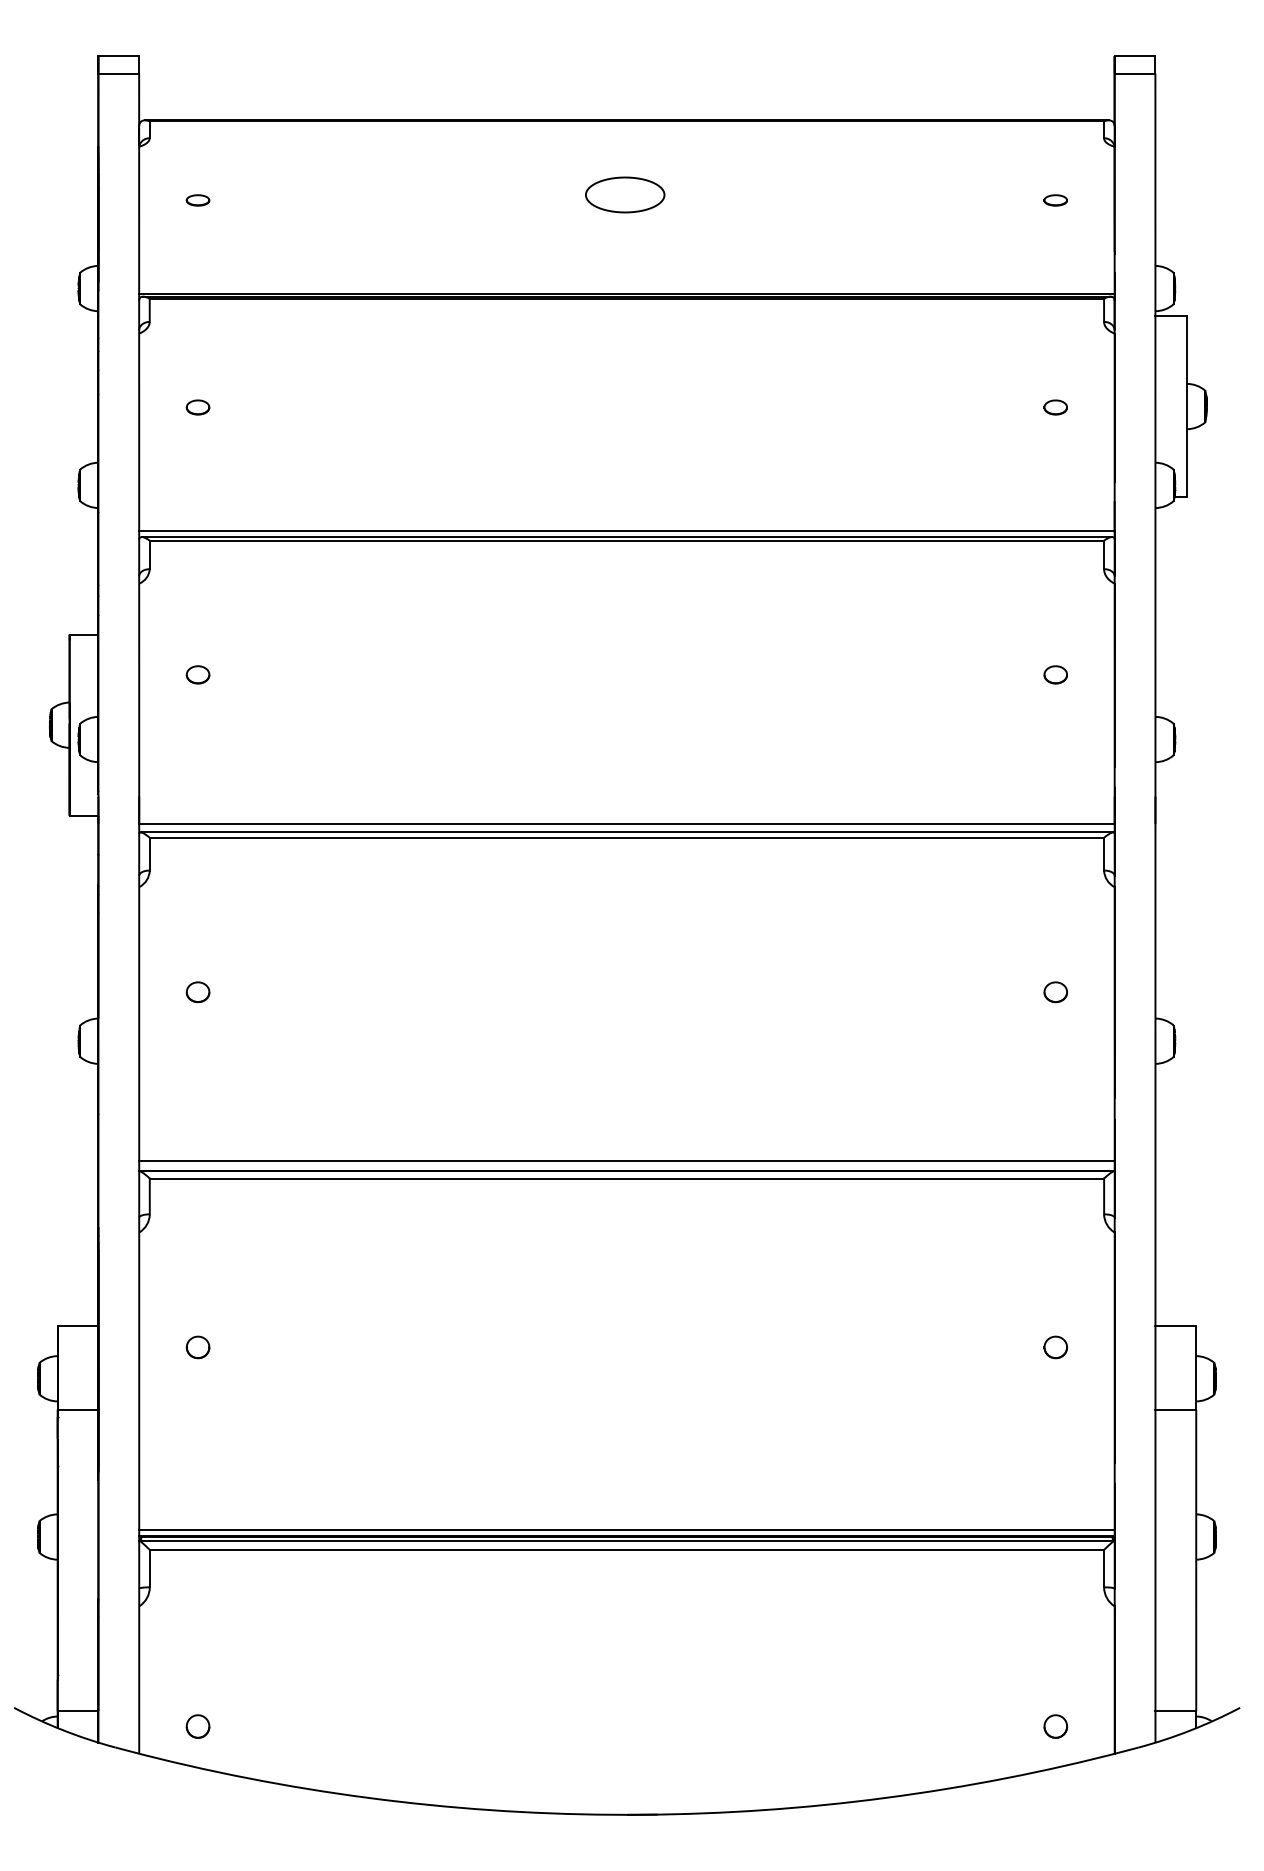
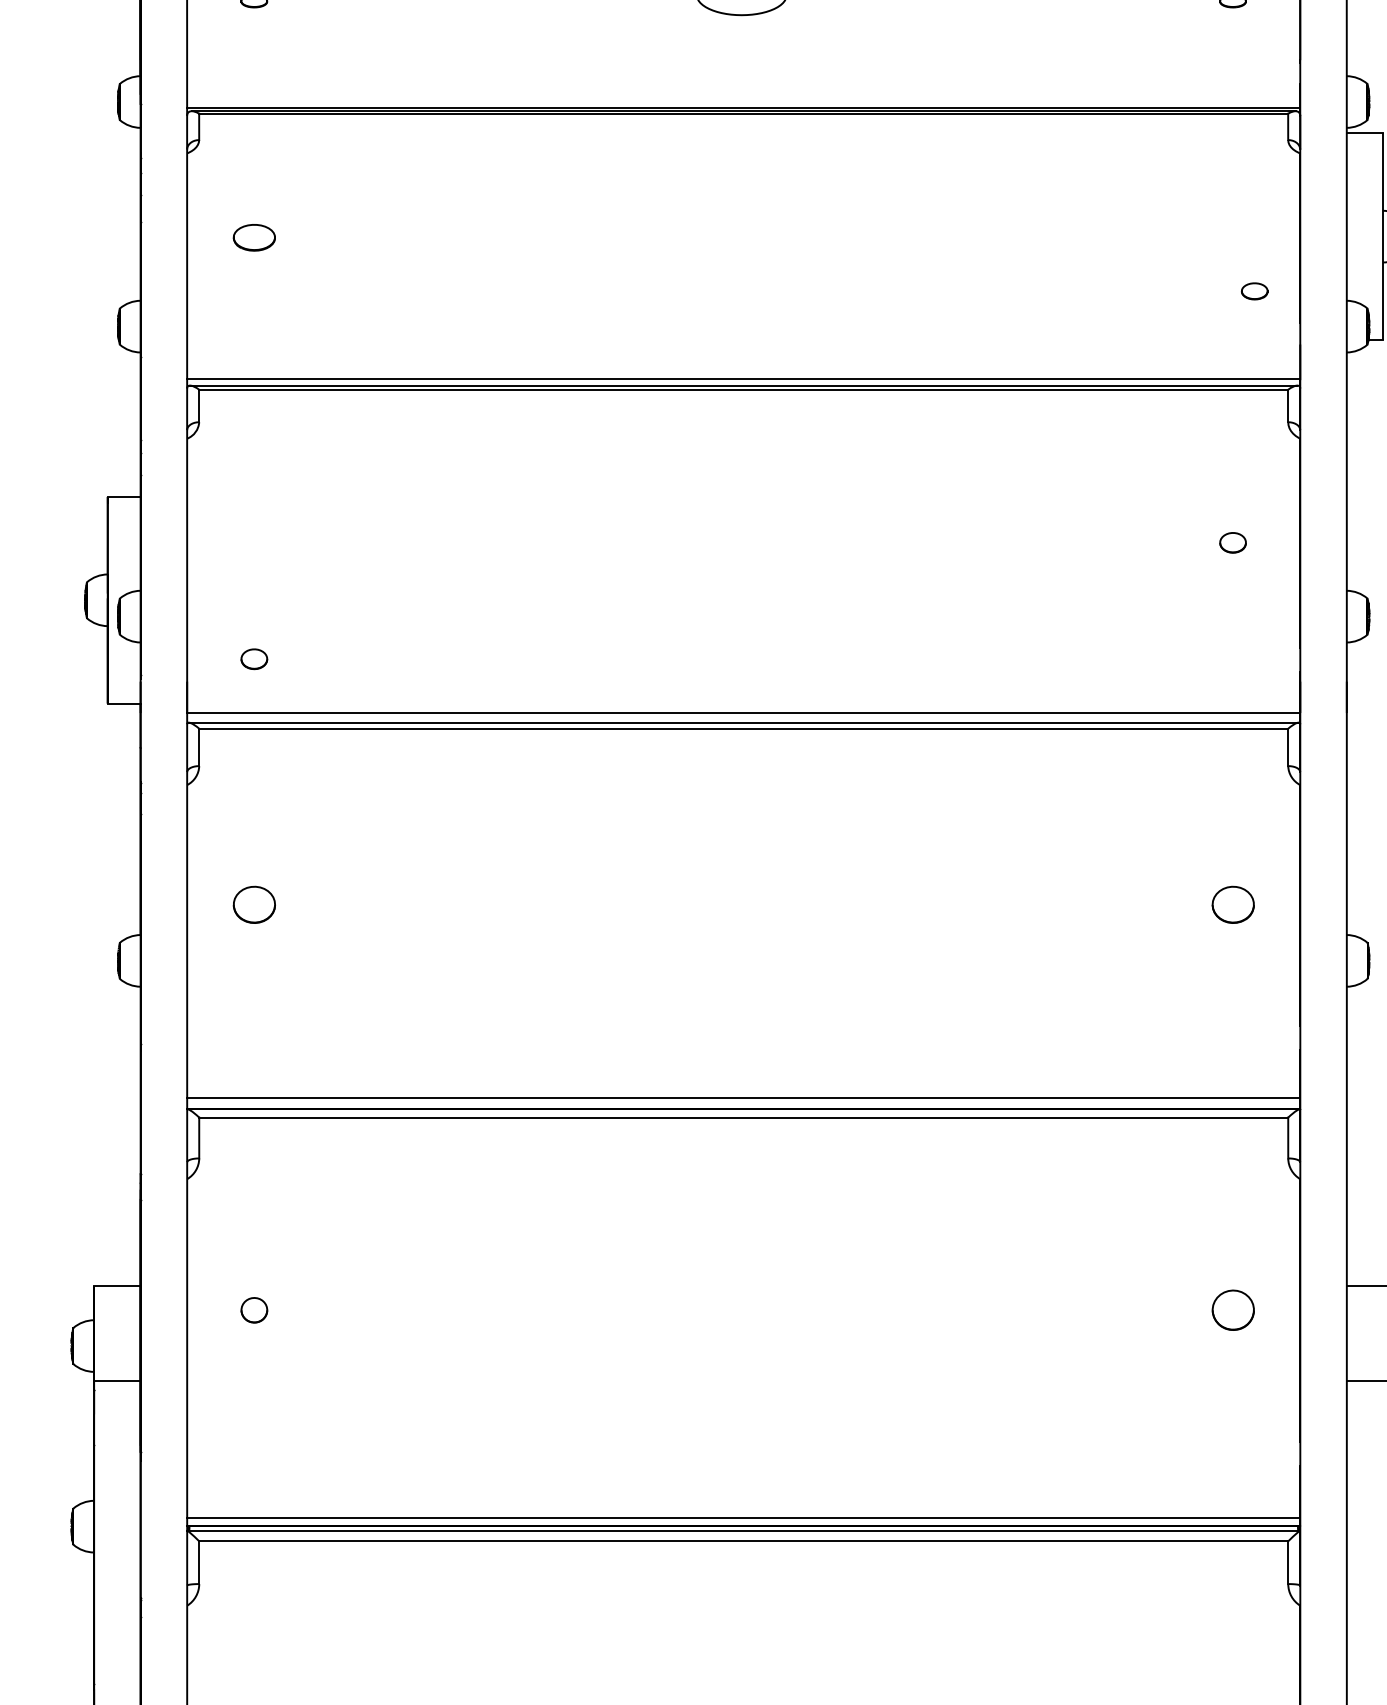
part: (197, 407) -> (253, 237), size x1.6
part: (1055, 407) -> (1254, 291), moved
part: (197, 674) -> (253, 658), moved
part: (197, 992) -> (253, 905), size x1.6
part: (1055, 992) -> (1232, 905), size x1.6
part: (1055, 1347) -> (1232, 1310), size x1.6

